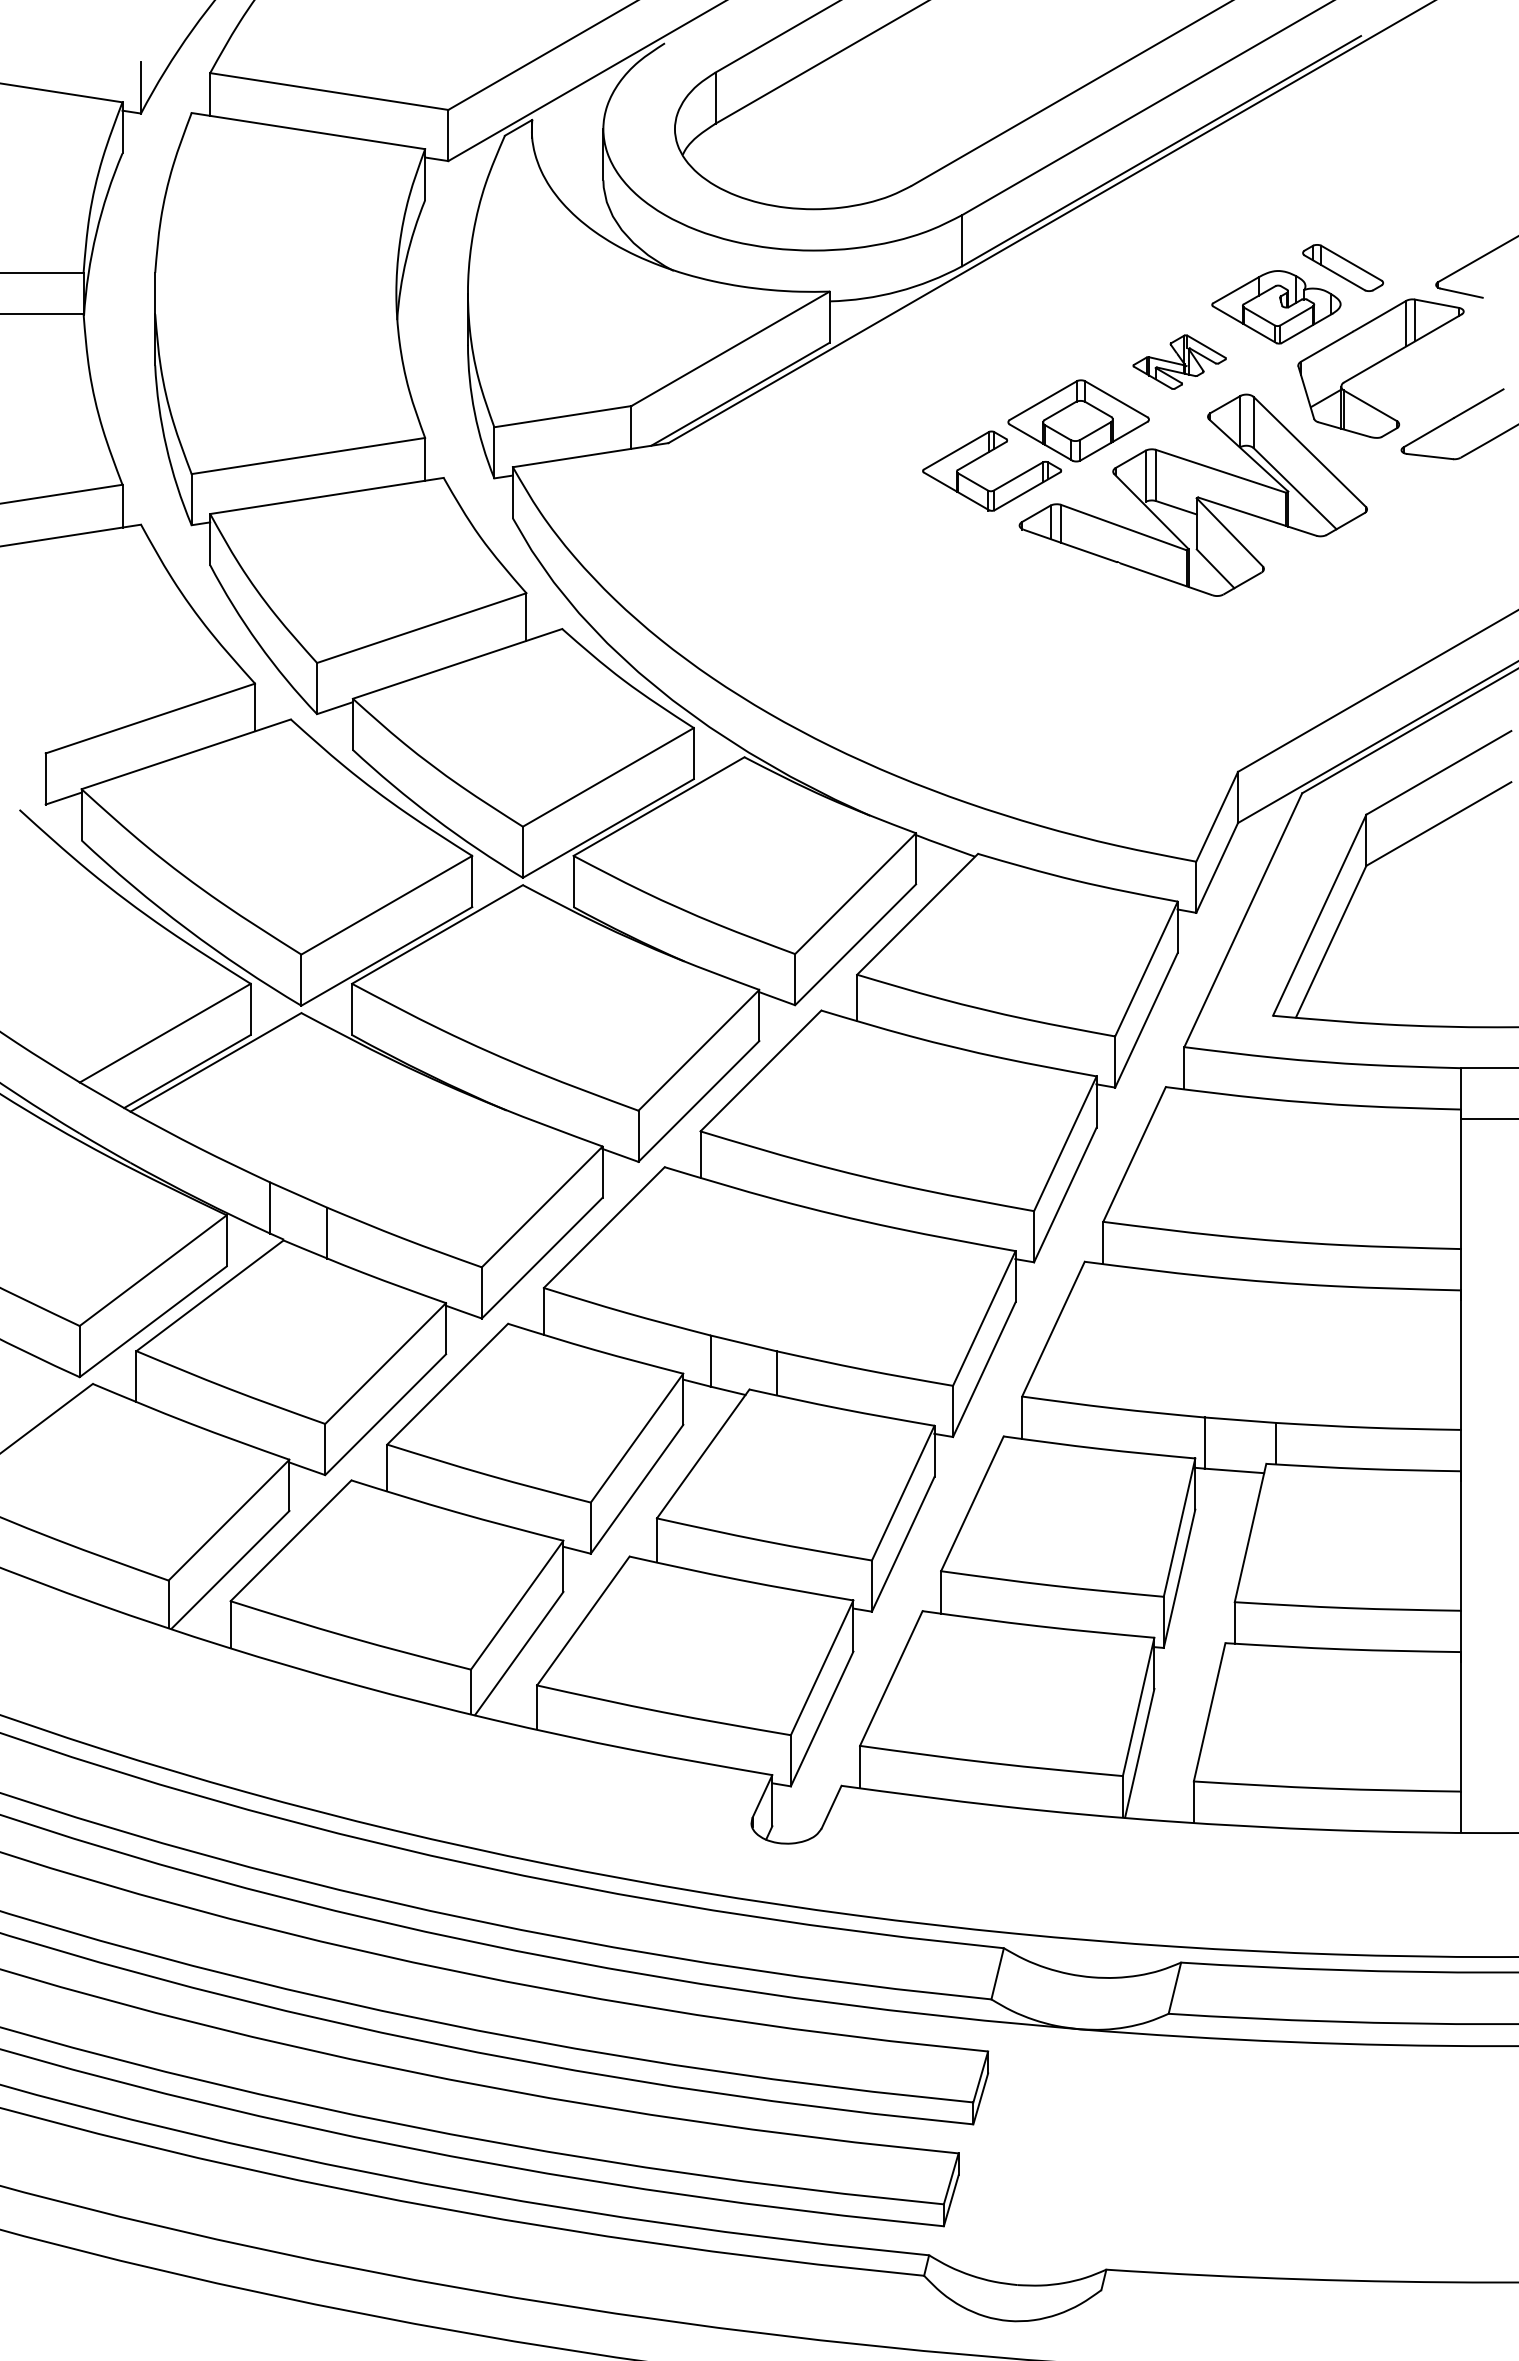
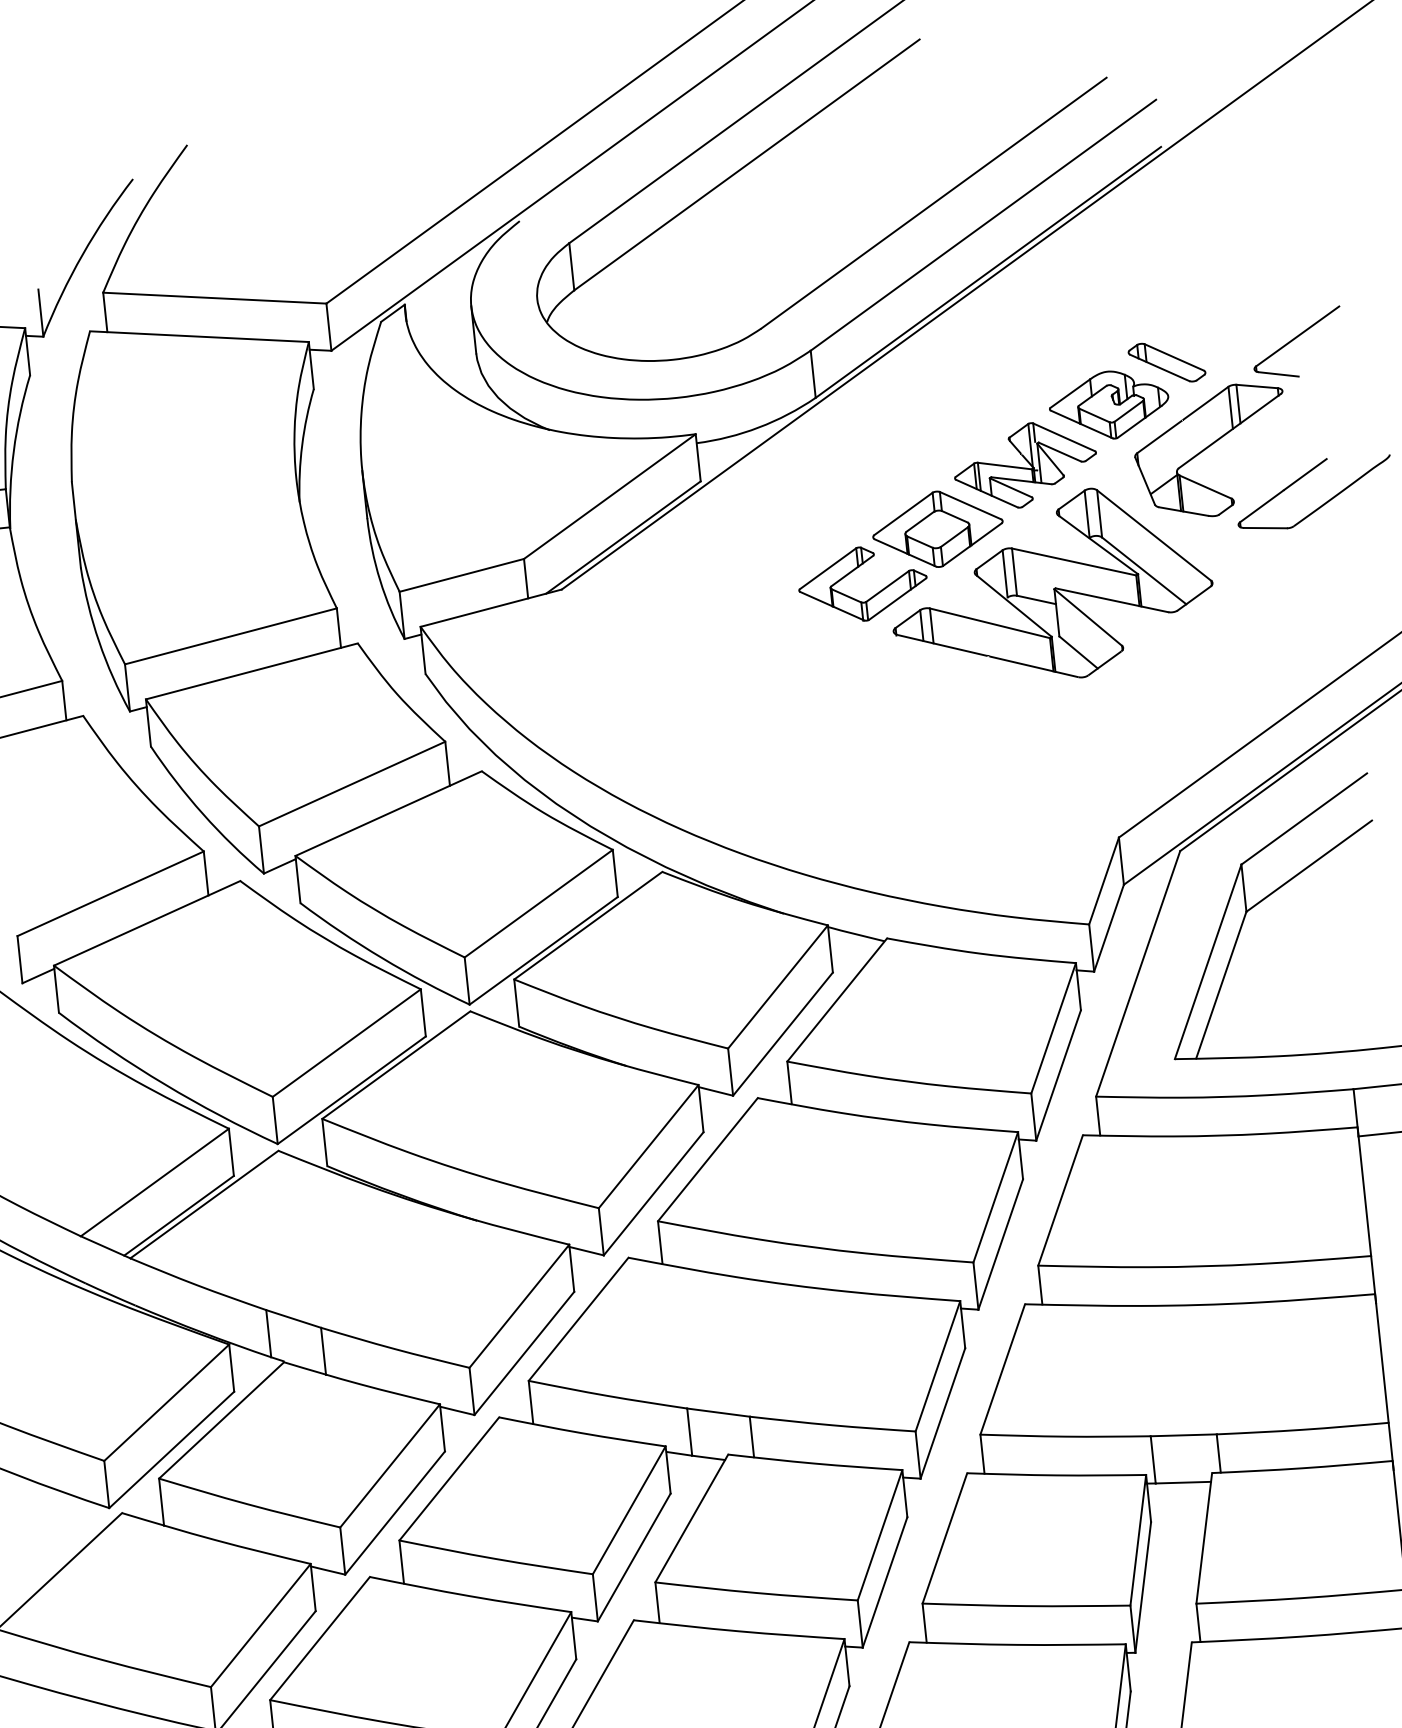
part: (1179, 361) -> (1025, 464), size x1.67

